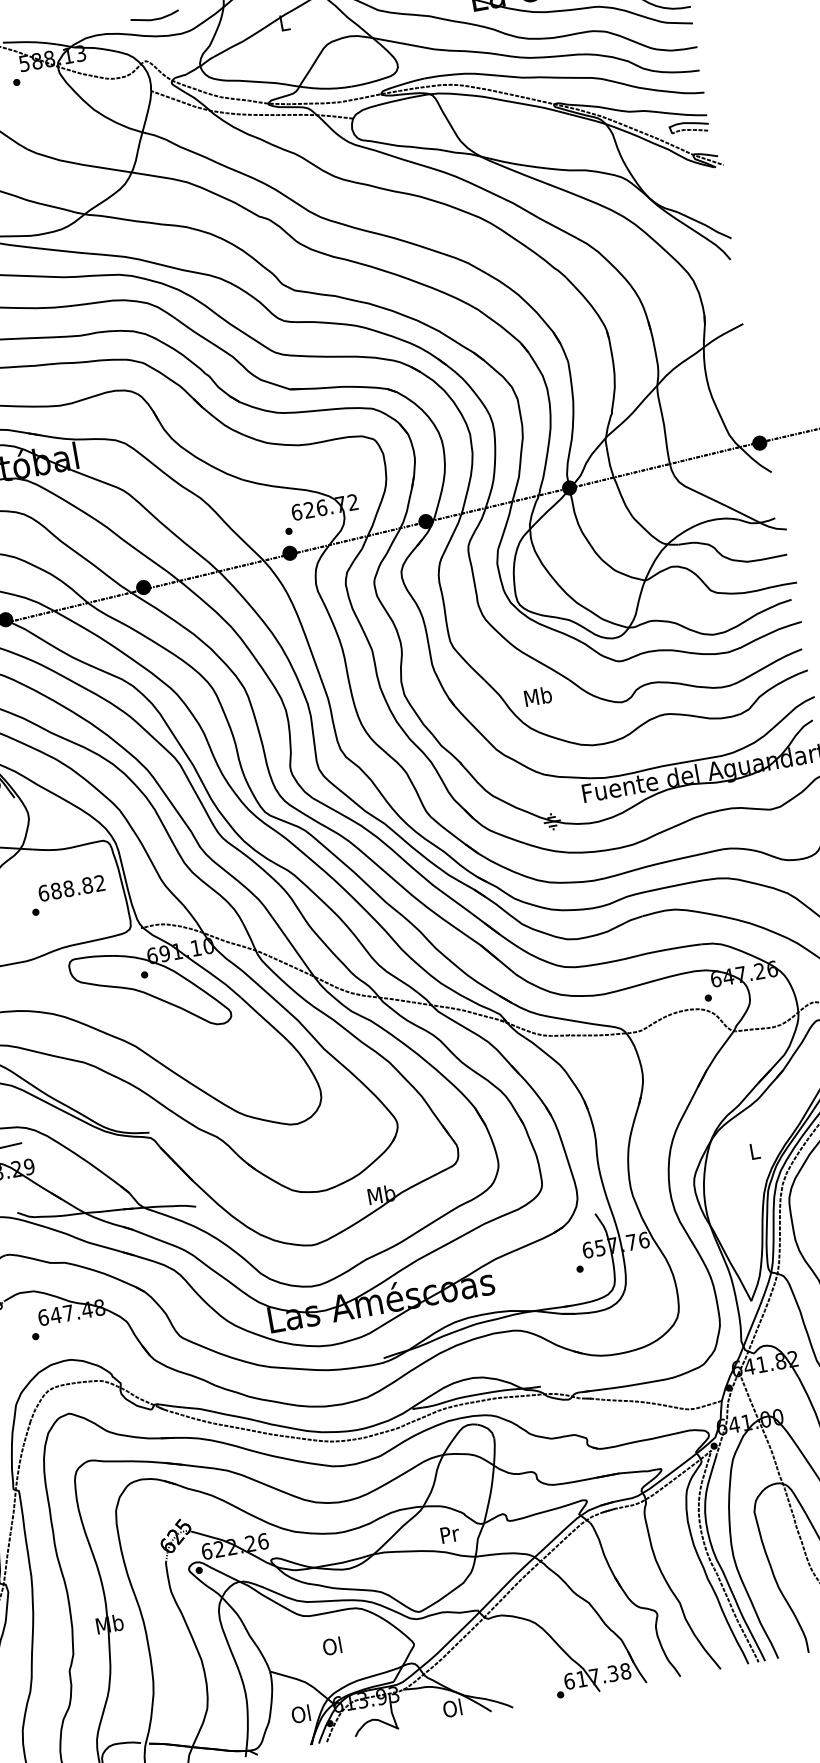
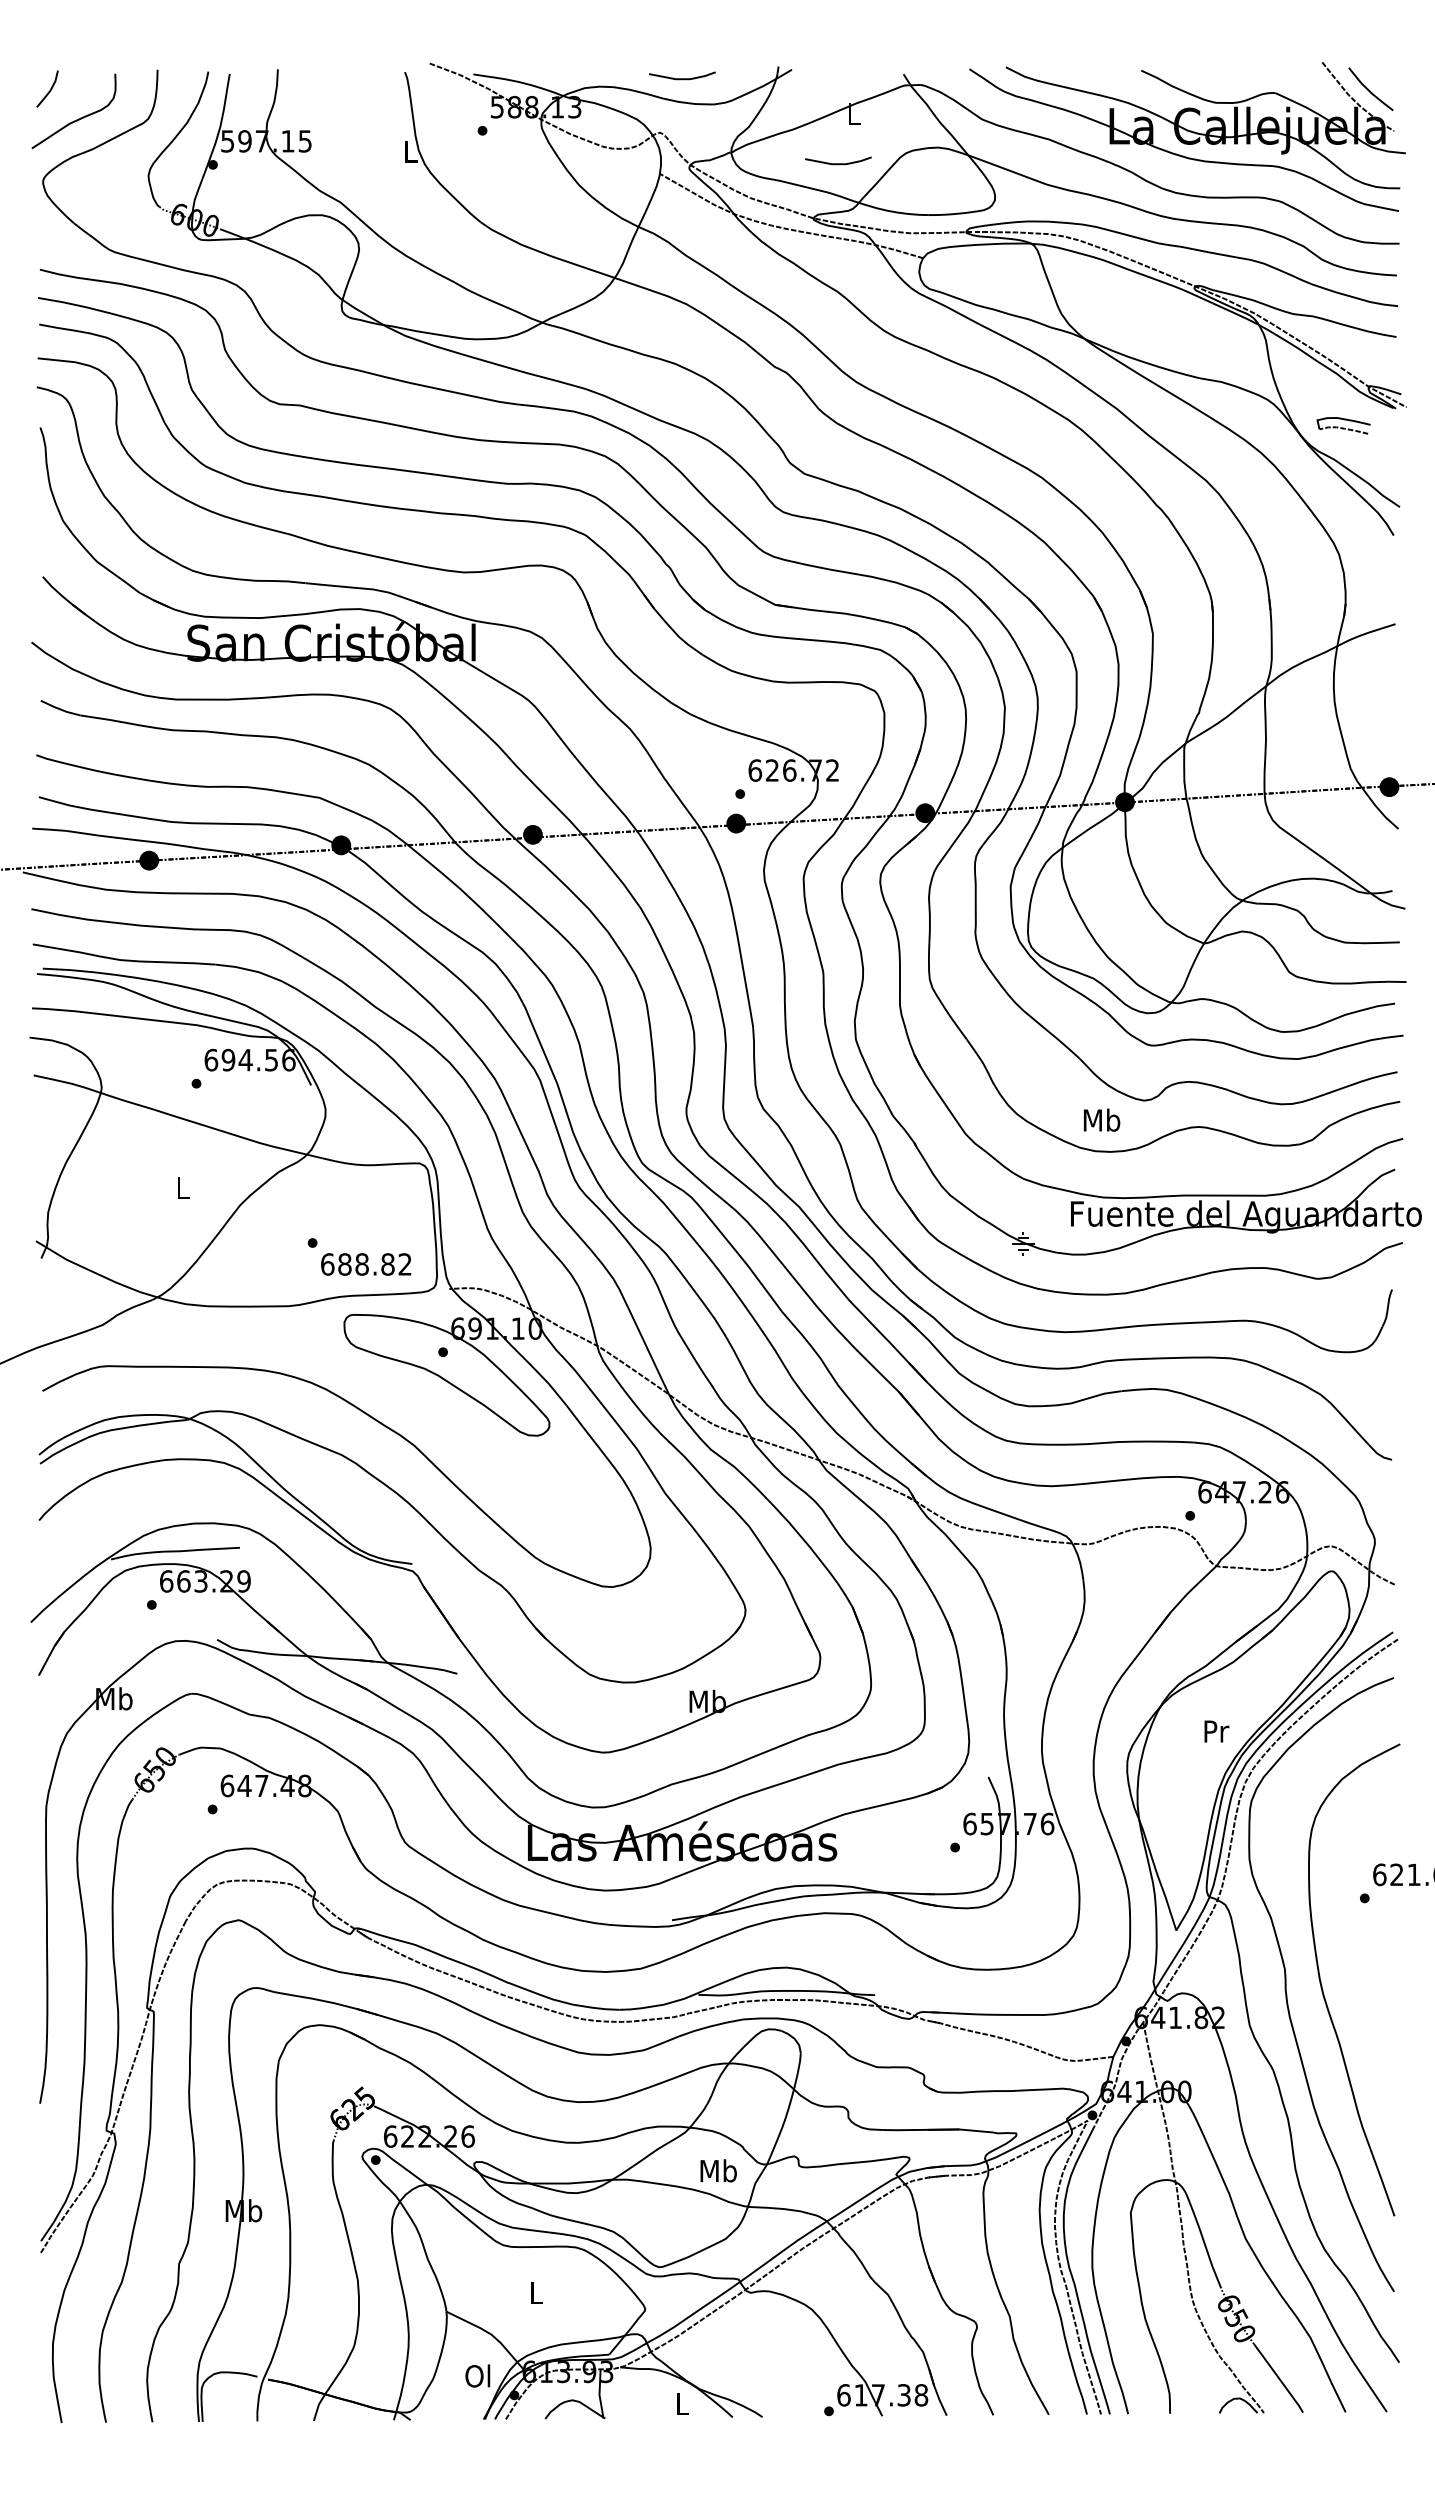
line: (279, 60) -> (838, 163), added
part: (689, 127) -> (1343, 425), moved
text: (538, 695) -> (1102, 1119), moved
text: (71, 888) -> (366, 1264), moved
text: (755, 1151) -> (1216, 1731), L -> Pr
text: (449, 1534) -> (718, 2170), Pr -> Mb
text: (332, 1646) -> (535, 2292), Ol -> L
text: (452, 1708) -> (681, 2403), Ol -> L

